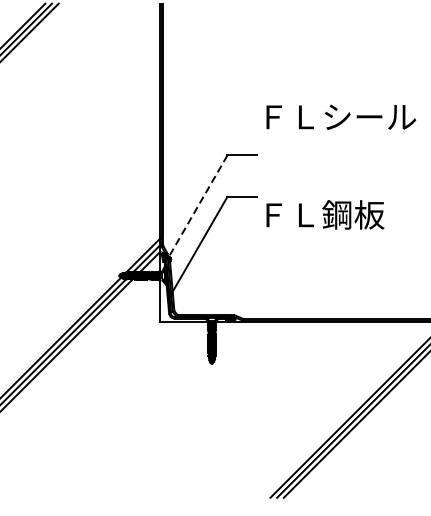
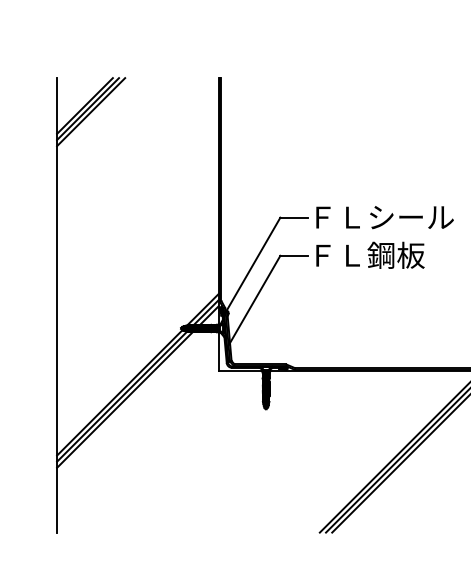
text: (340, 117) -> (384, 217), moved
line: (198, 207) -> (253, 265), dashed -> solid
text: (325, 213) -> (370, 254), moved

